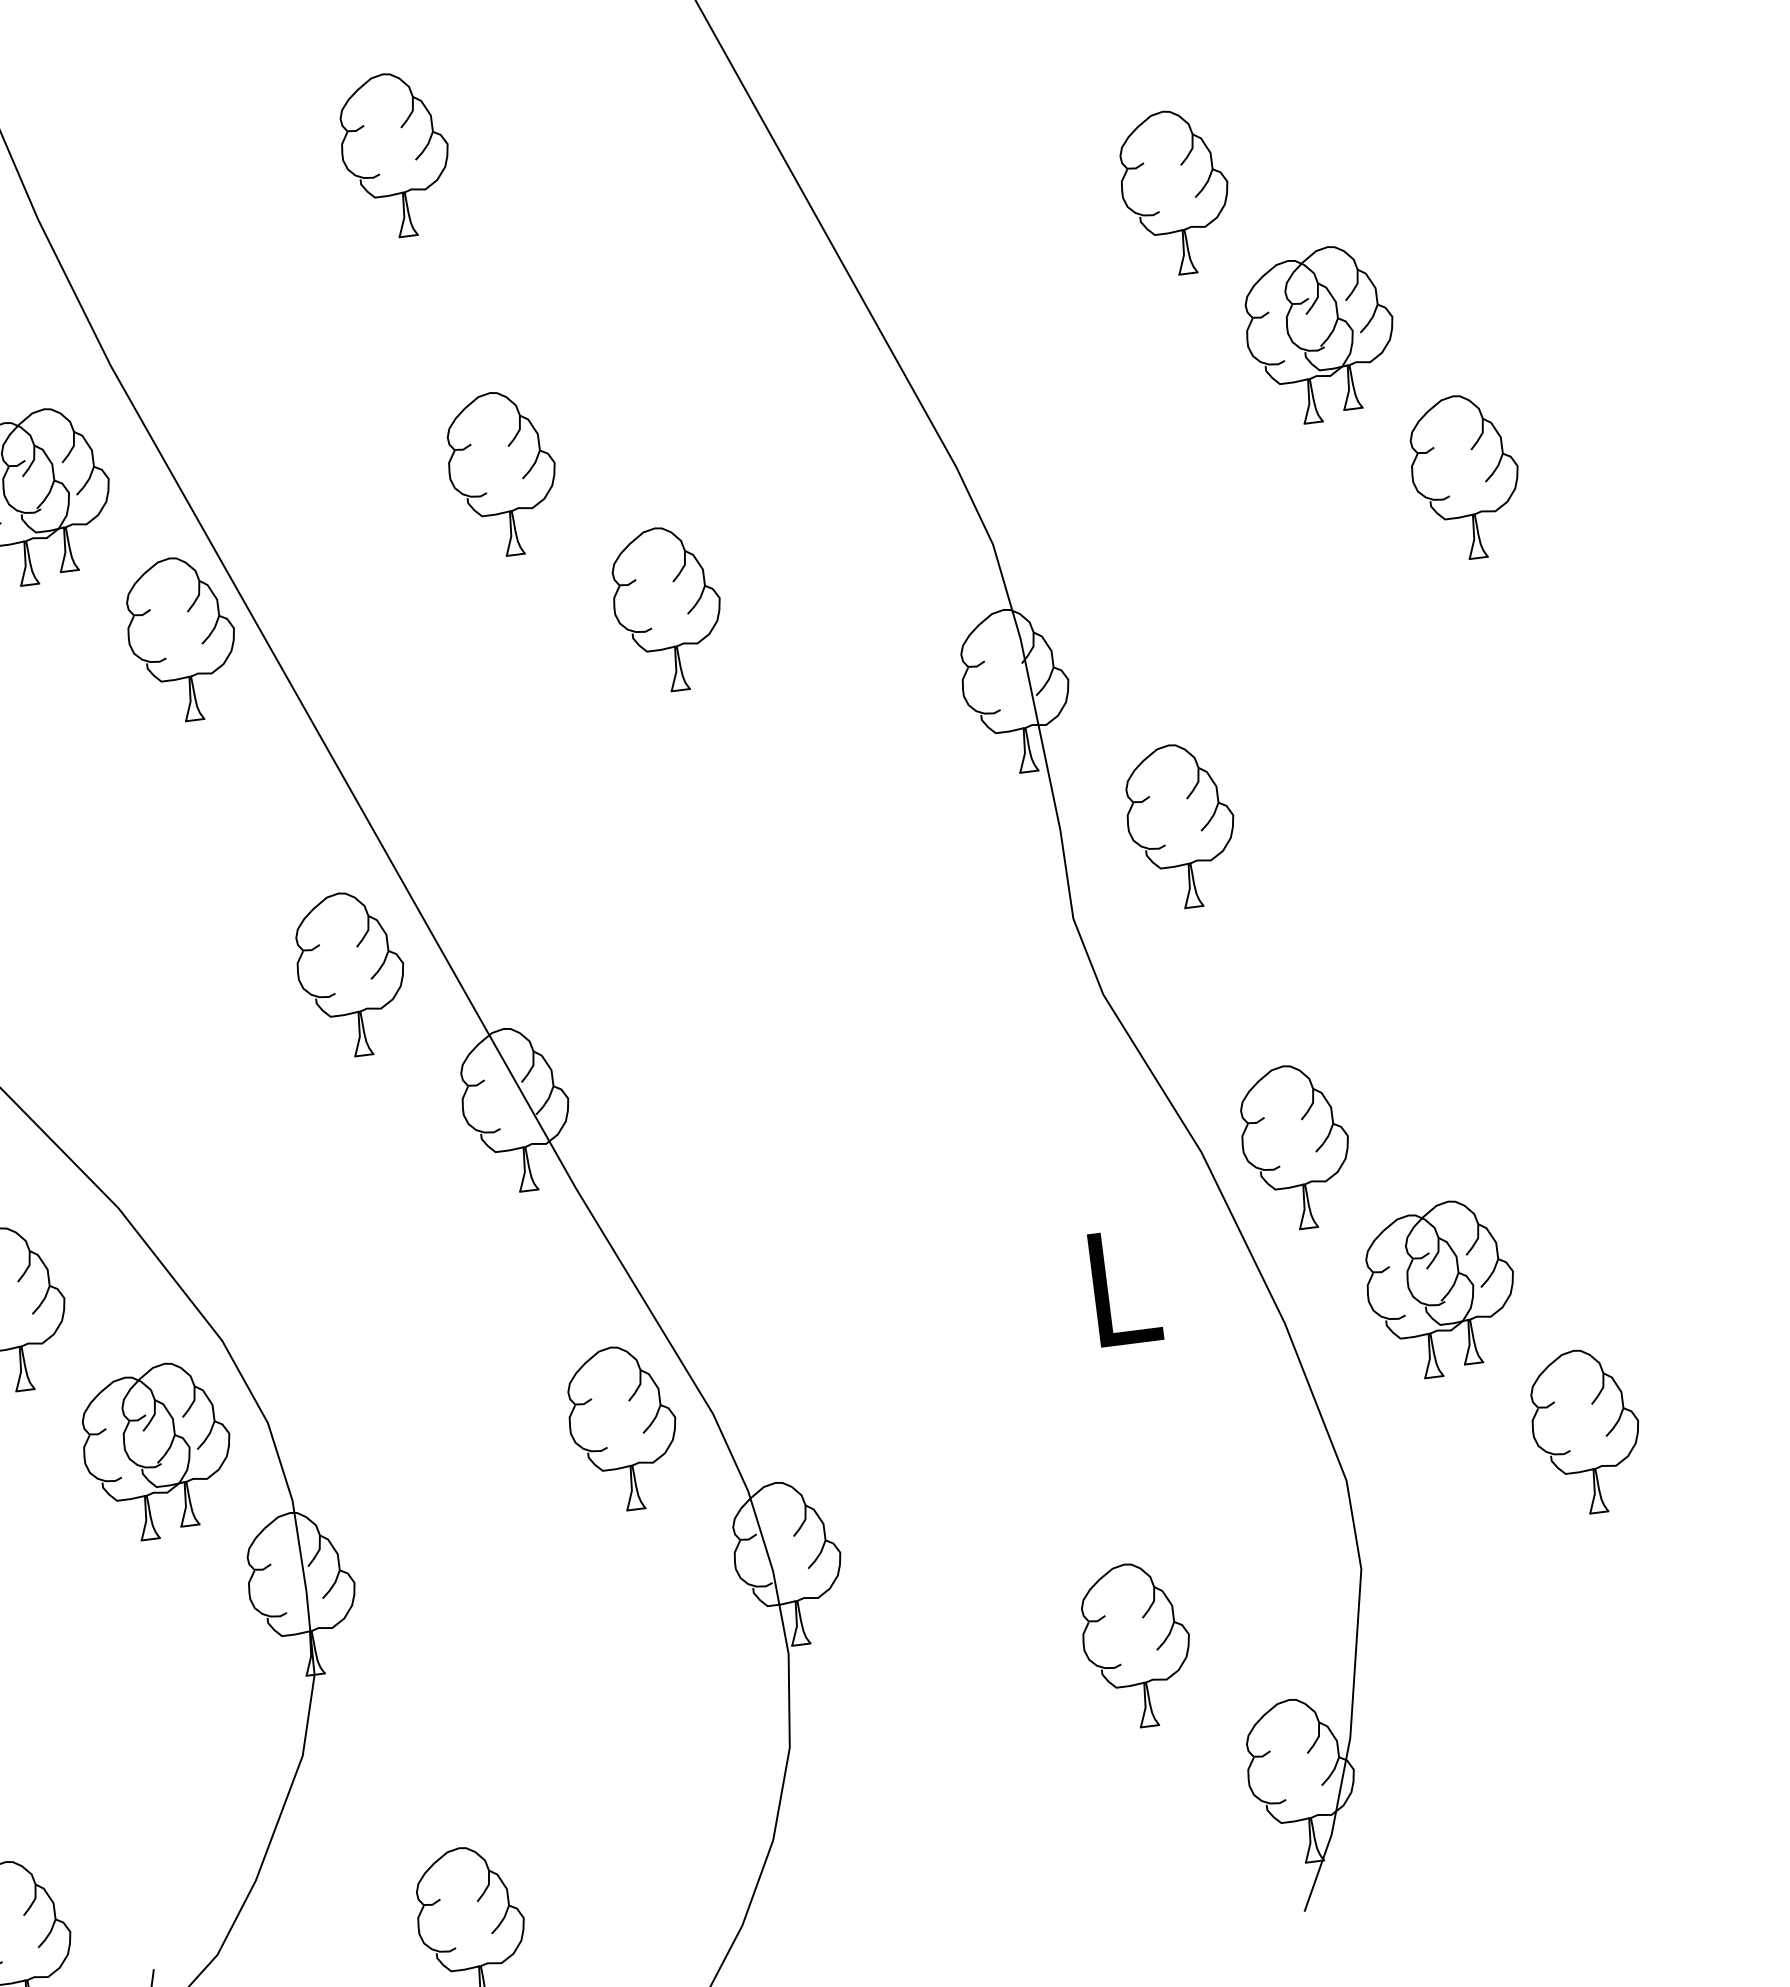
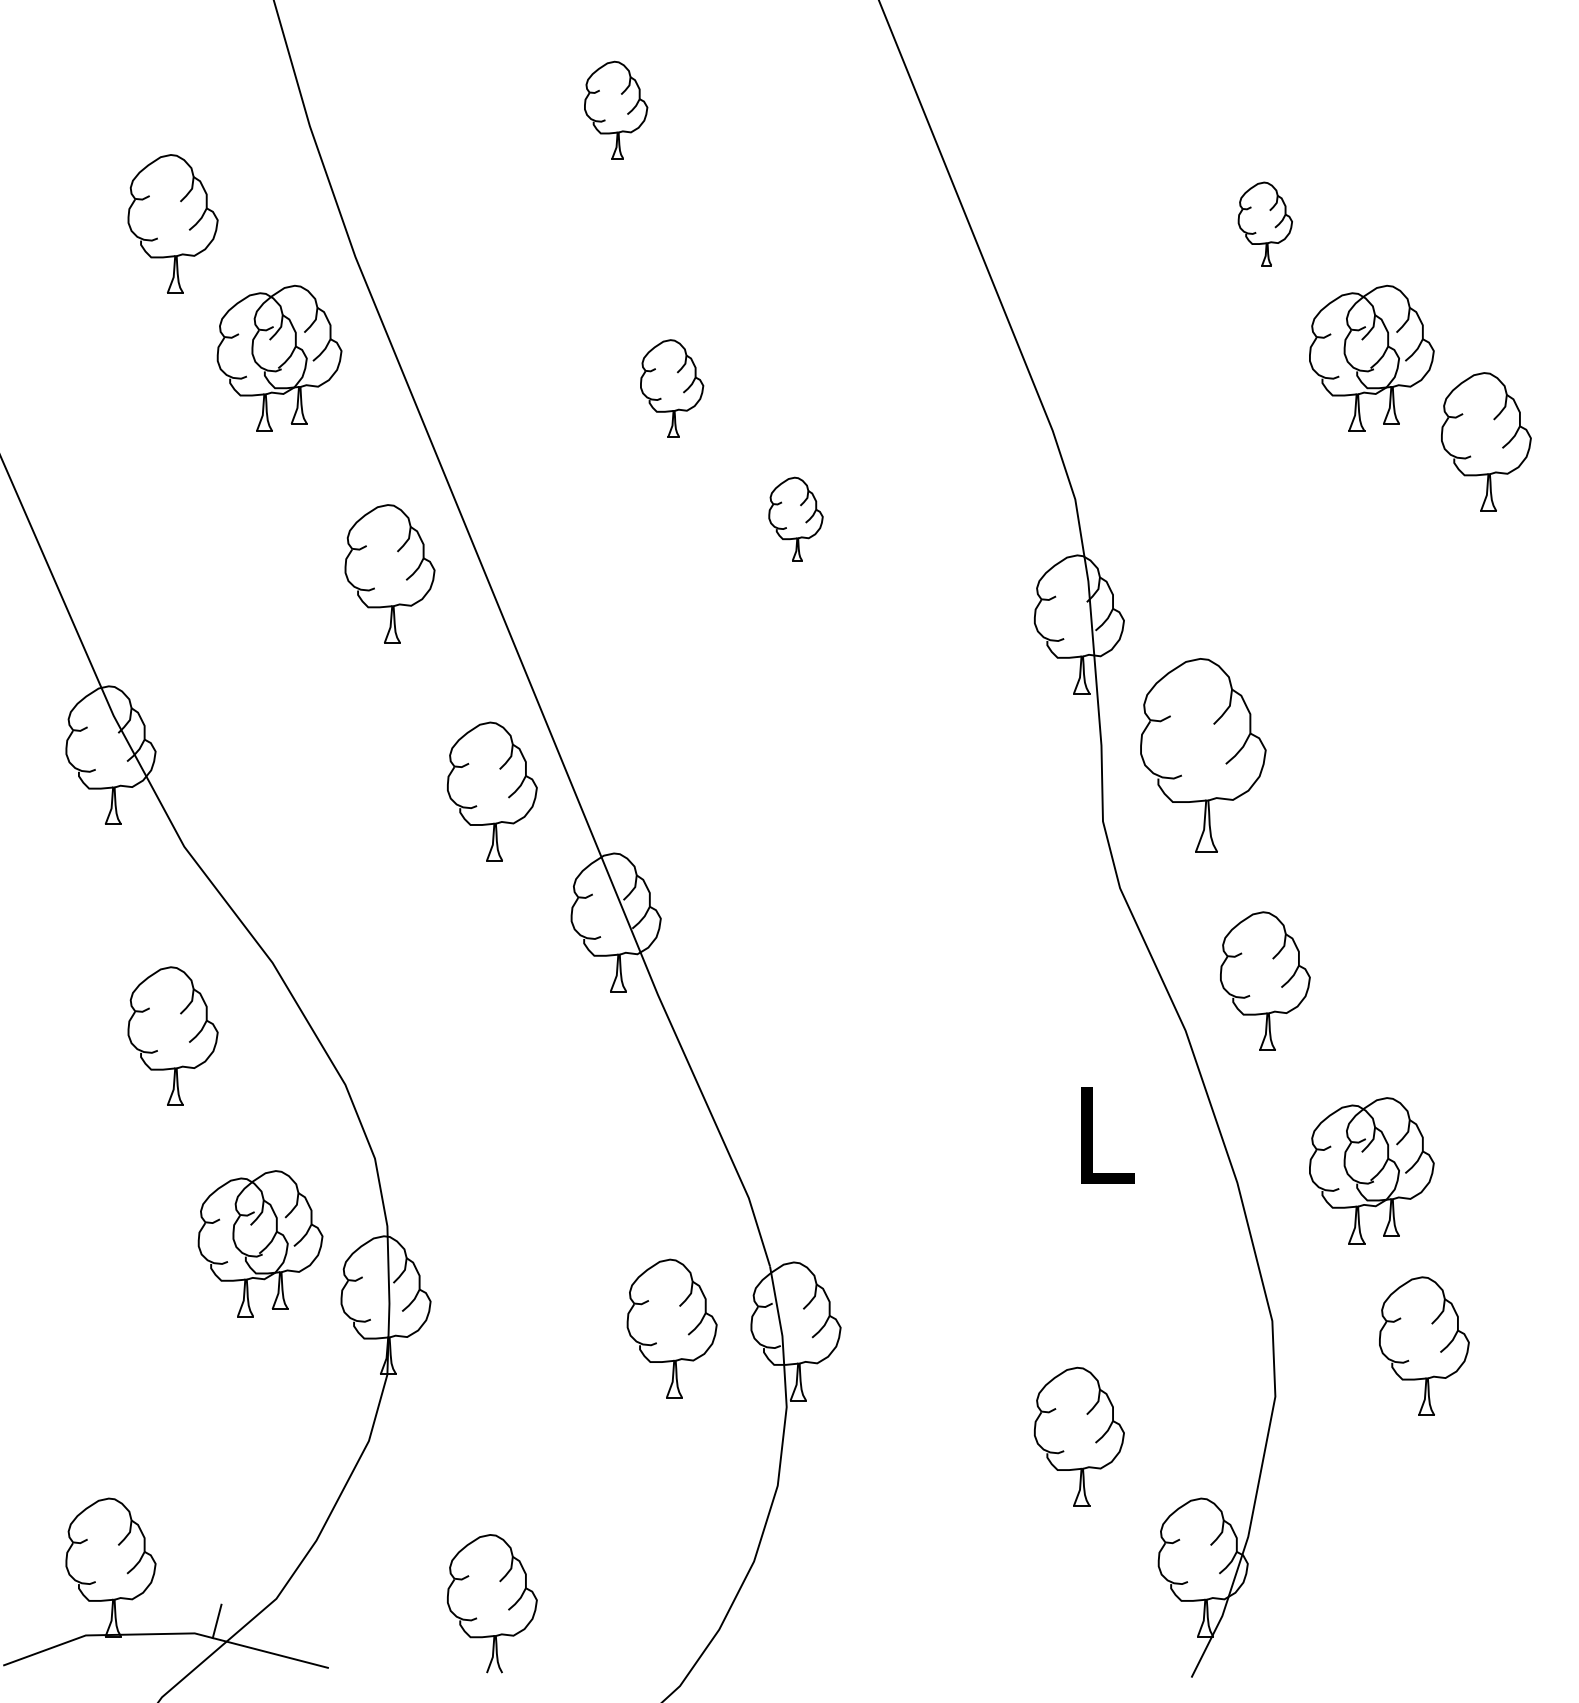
part: (394, 154) -> (615, 109), size x0.7
part: (1175, 191) -> (1265, 223), size x0.6
part: (502, 474) -> (671, 388), size x0.7
part: (1465, 476) -> (1486, 441), moved
part: (667, 608) -> (795, 518), size x0.6
part: (181, 638) -> (389, 573), moved
part: (1180, 825) -> (1202, 754), size x1.4
part: (1296, 1146) -> (1265, 980), moved
part: (622, 1428) -> (671, 1328), moved
part: (1586, 1430) -> (1424, 1345), moved
part: (157, 1451) -> (260, 1243), moved

